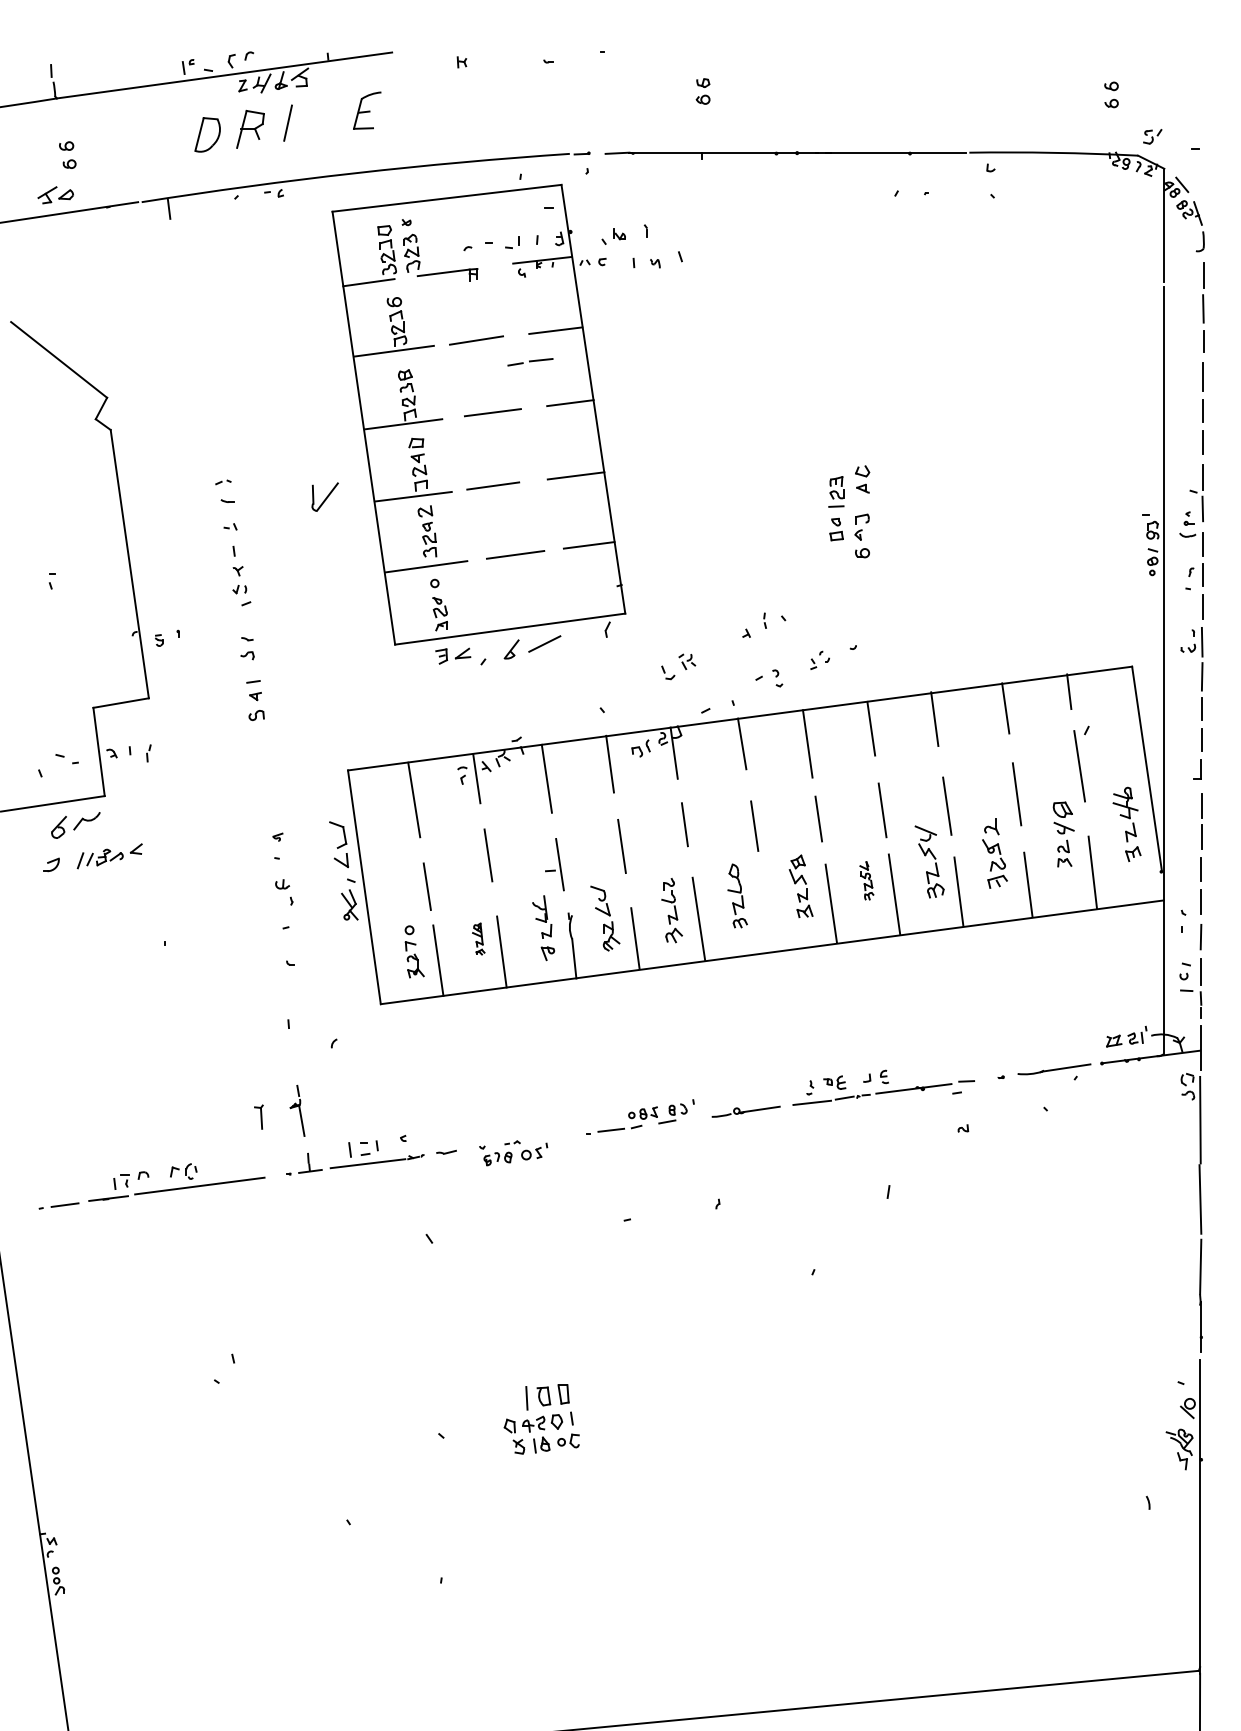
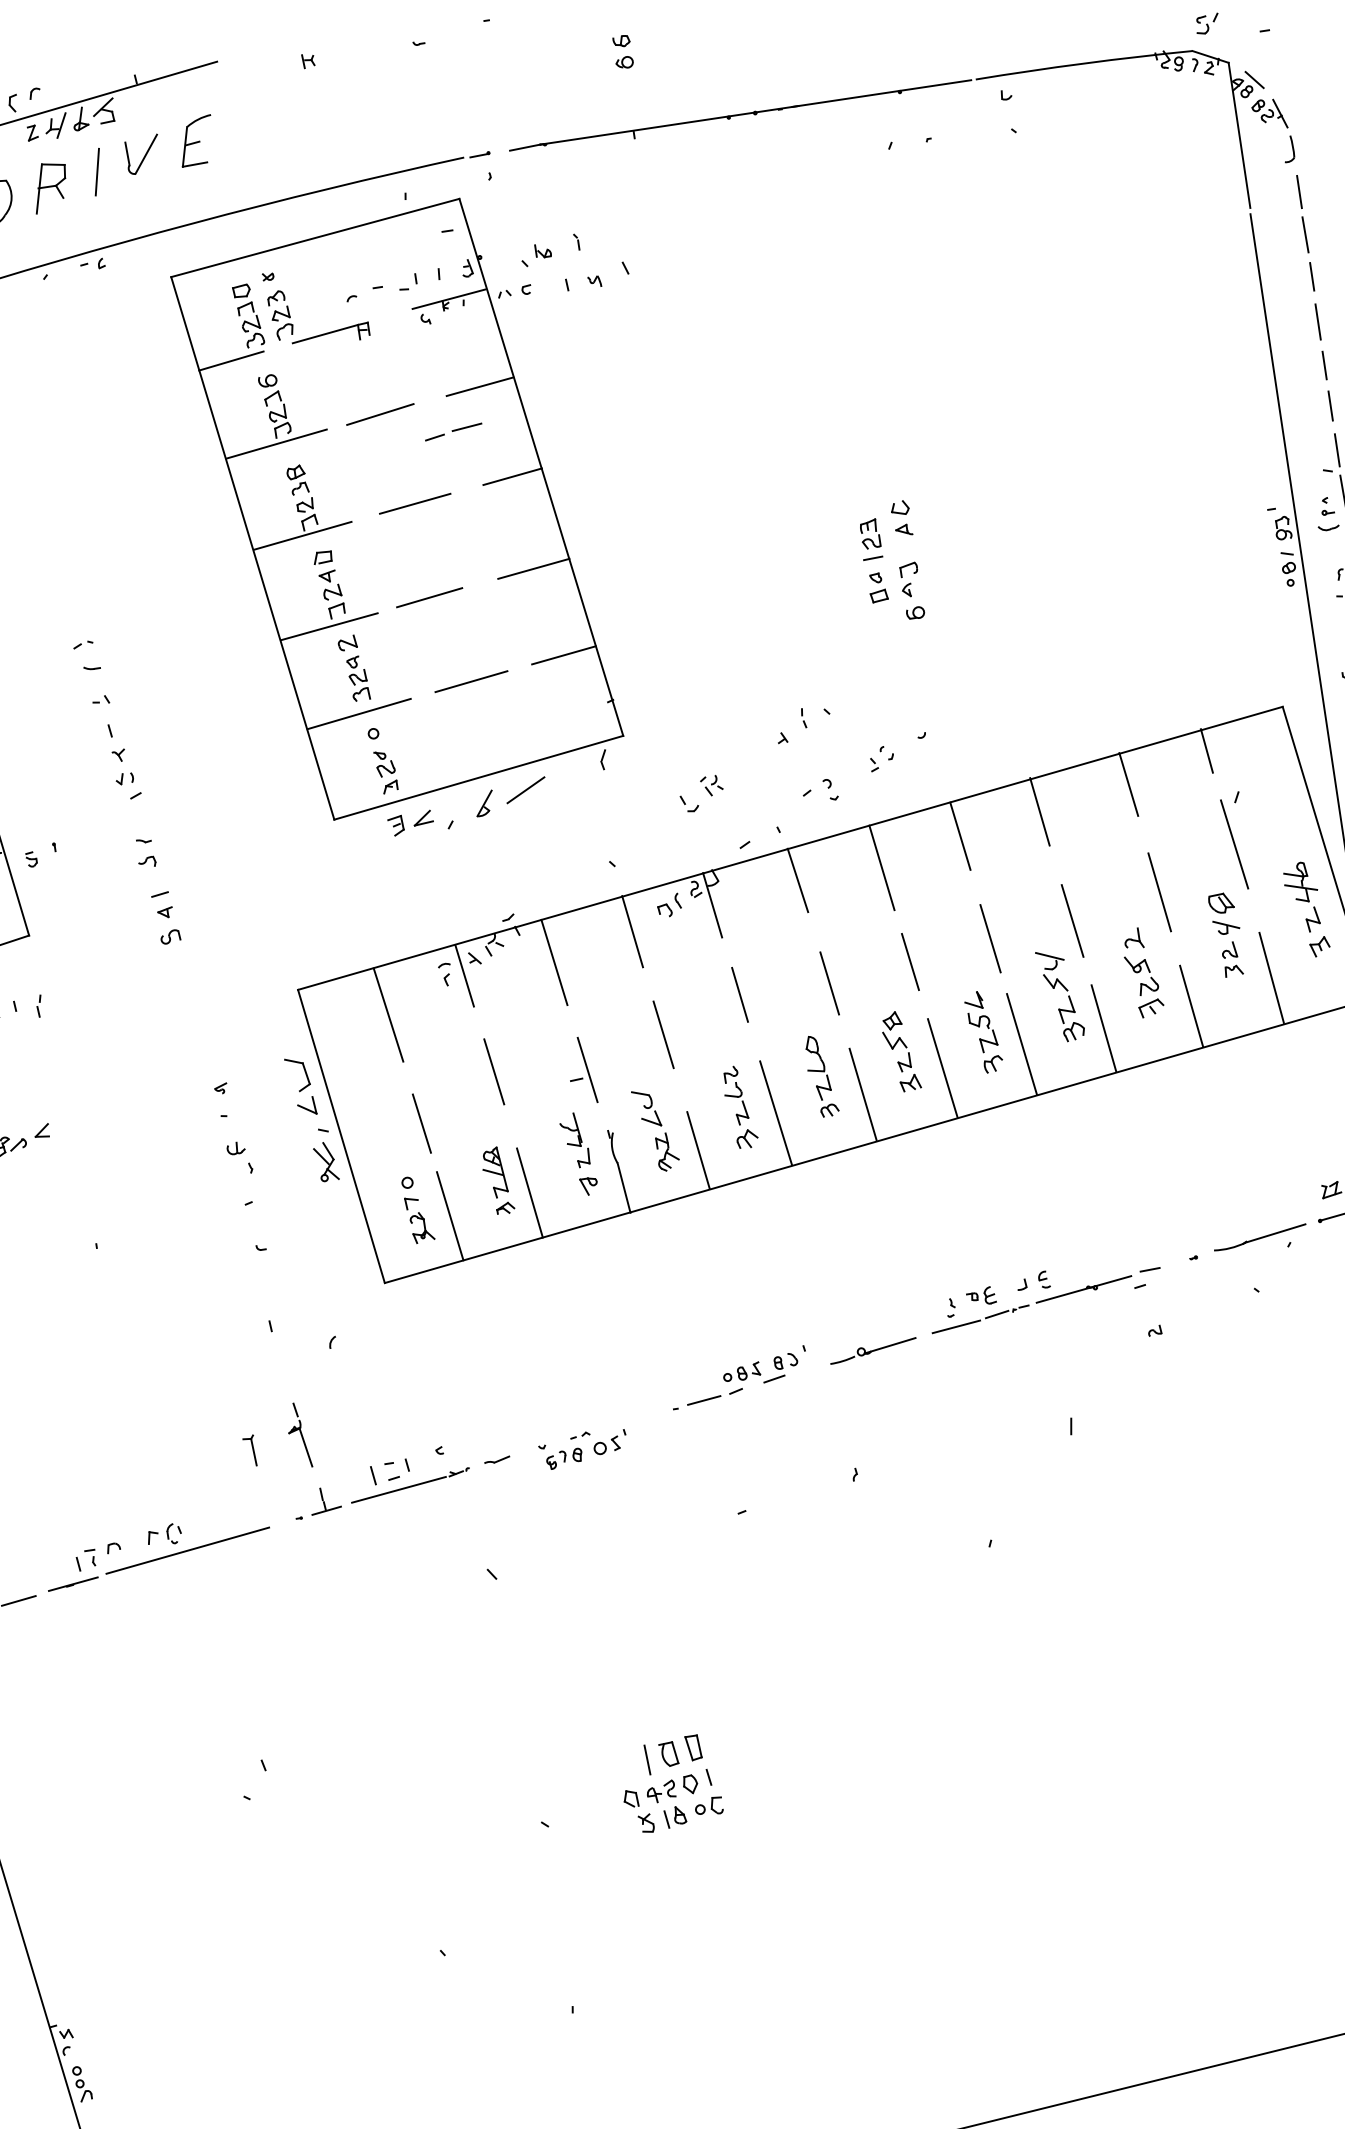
part: (324, 496) -> (142, 154), moved
part: (866, 880) -> (983, 1031), size x1.67
line: (767, 914) -> (863, 1094), added
part: (478, 938) -> (497, 1180), size x1.67

